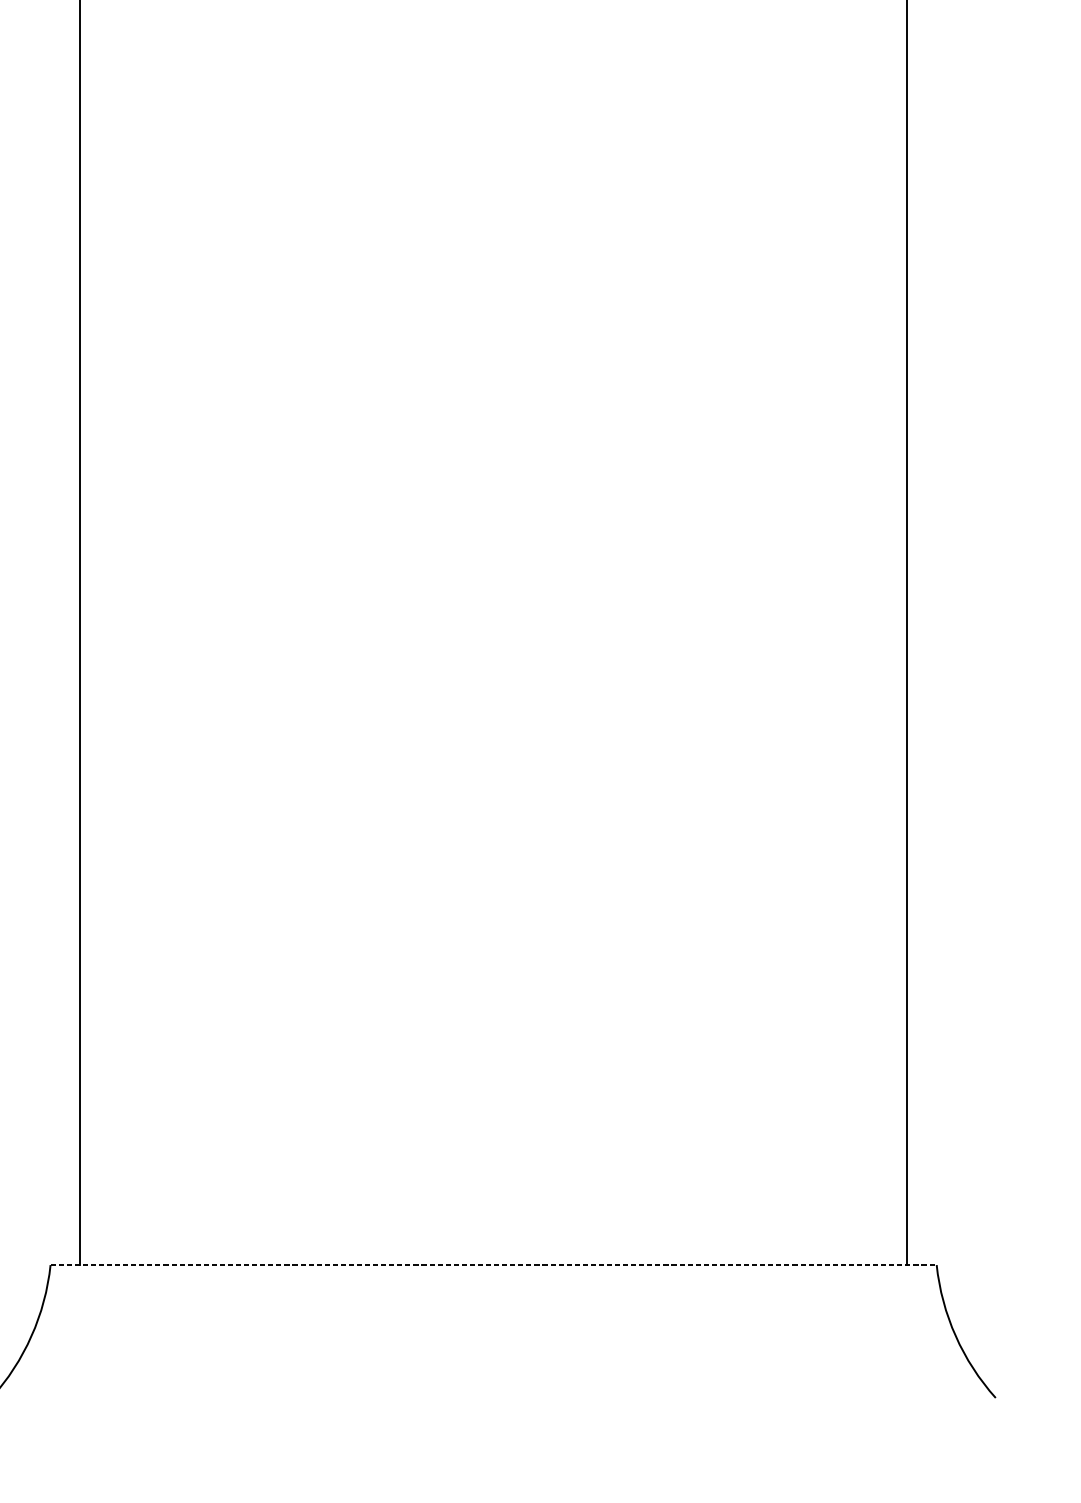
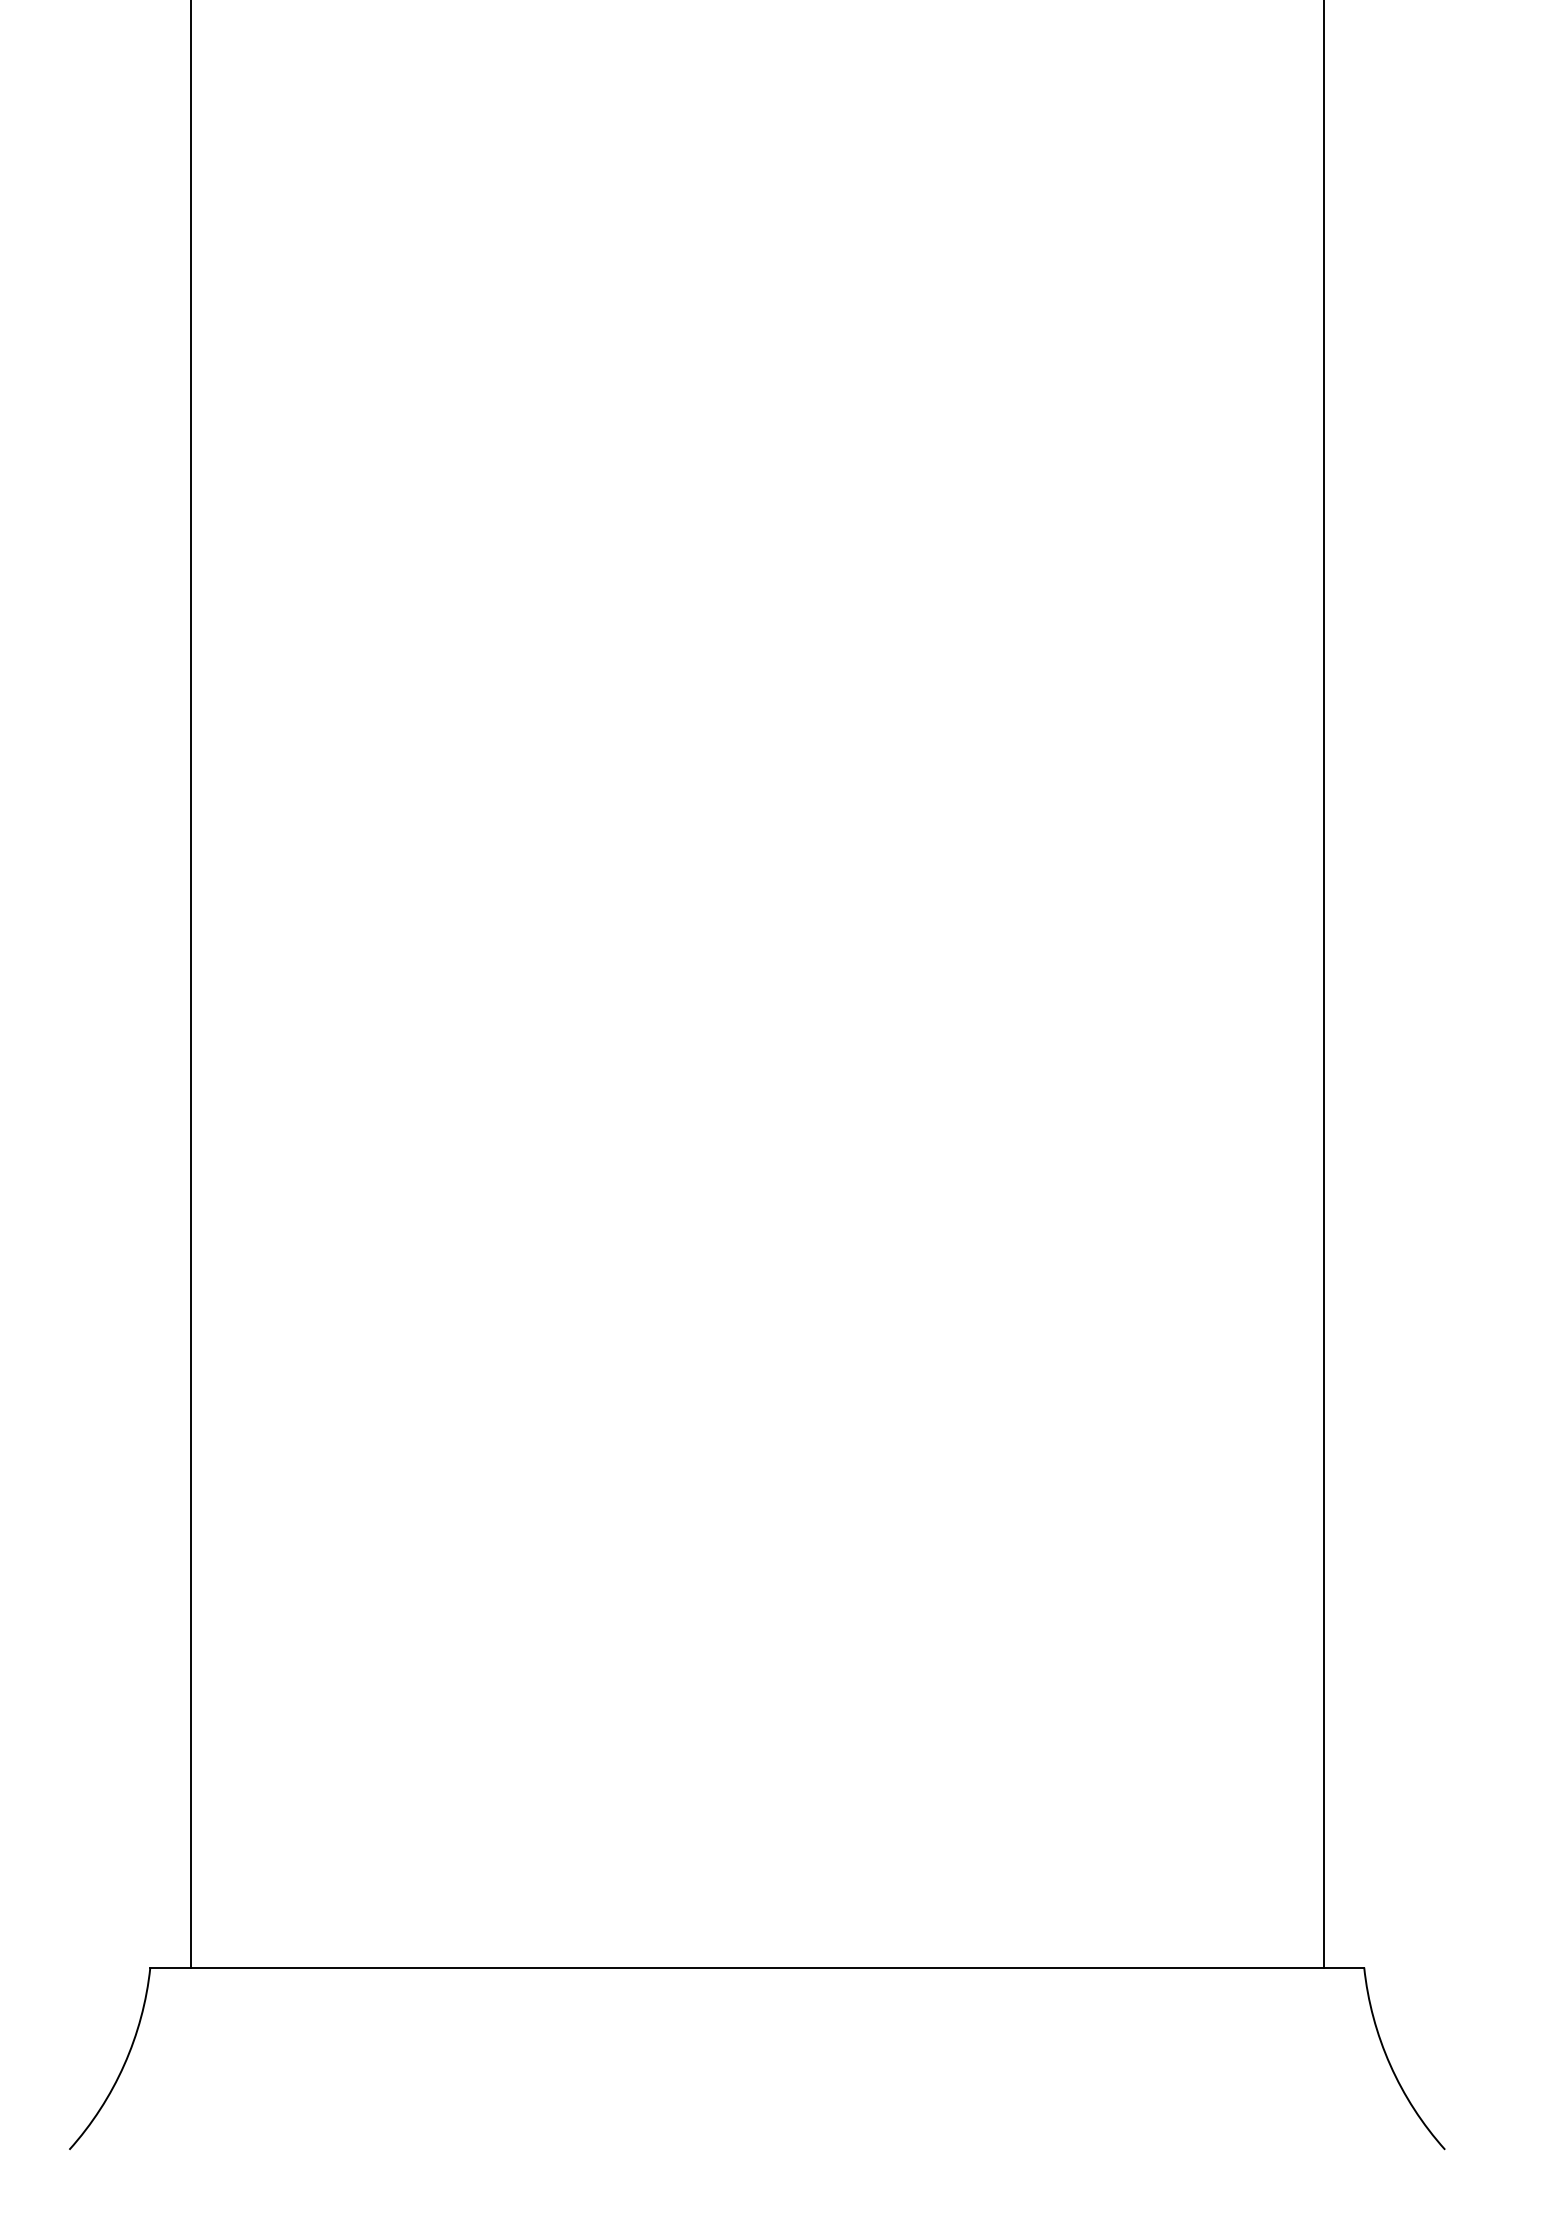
line: (493, 1264) -> (757, 1967), dashed -> solid

